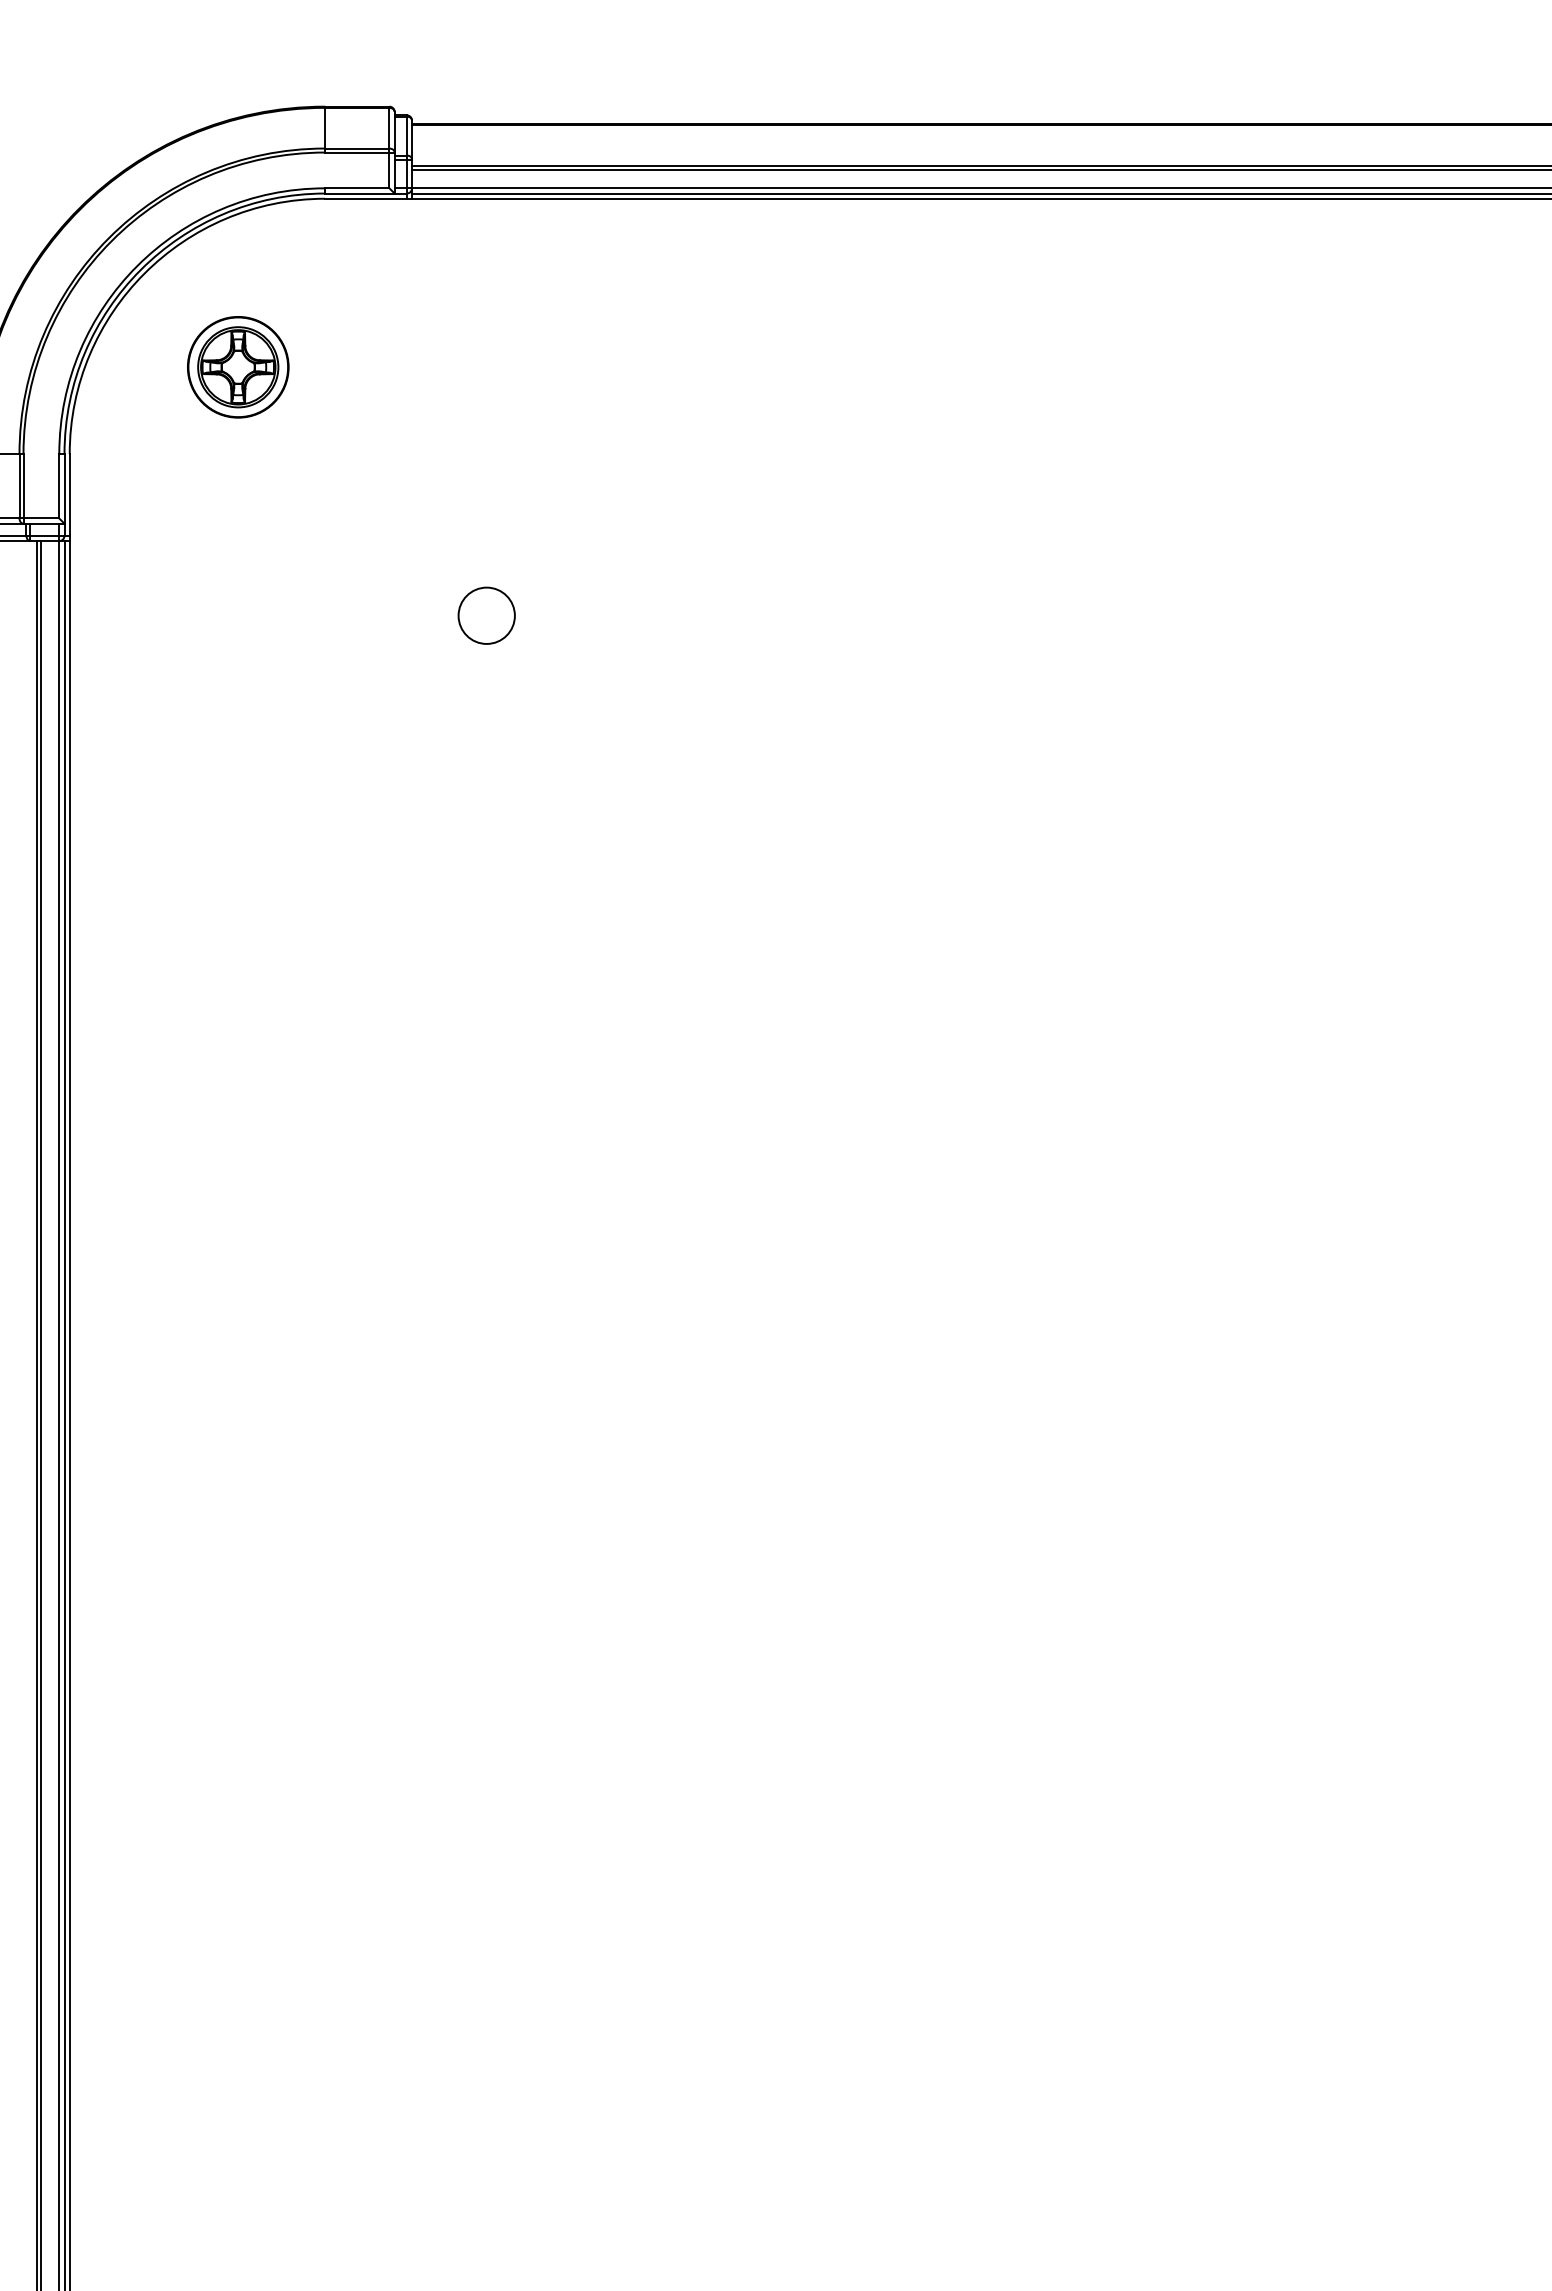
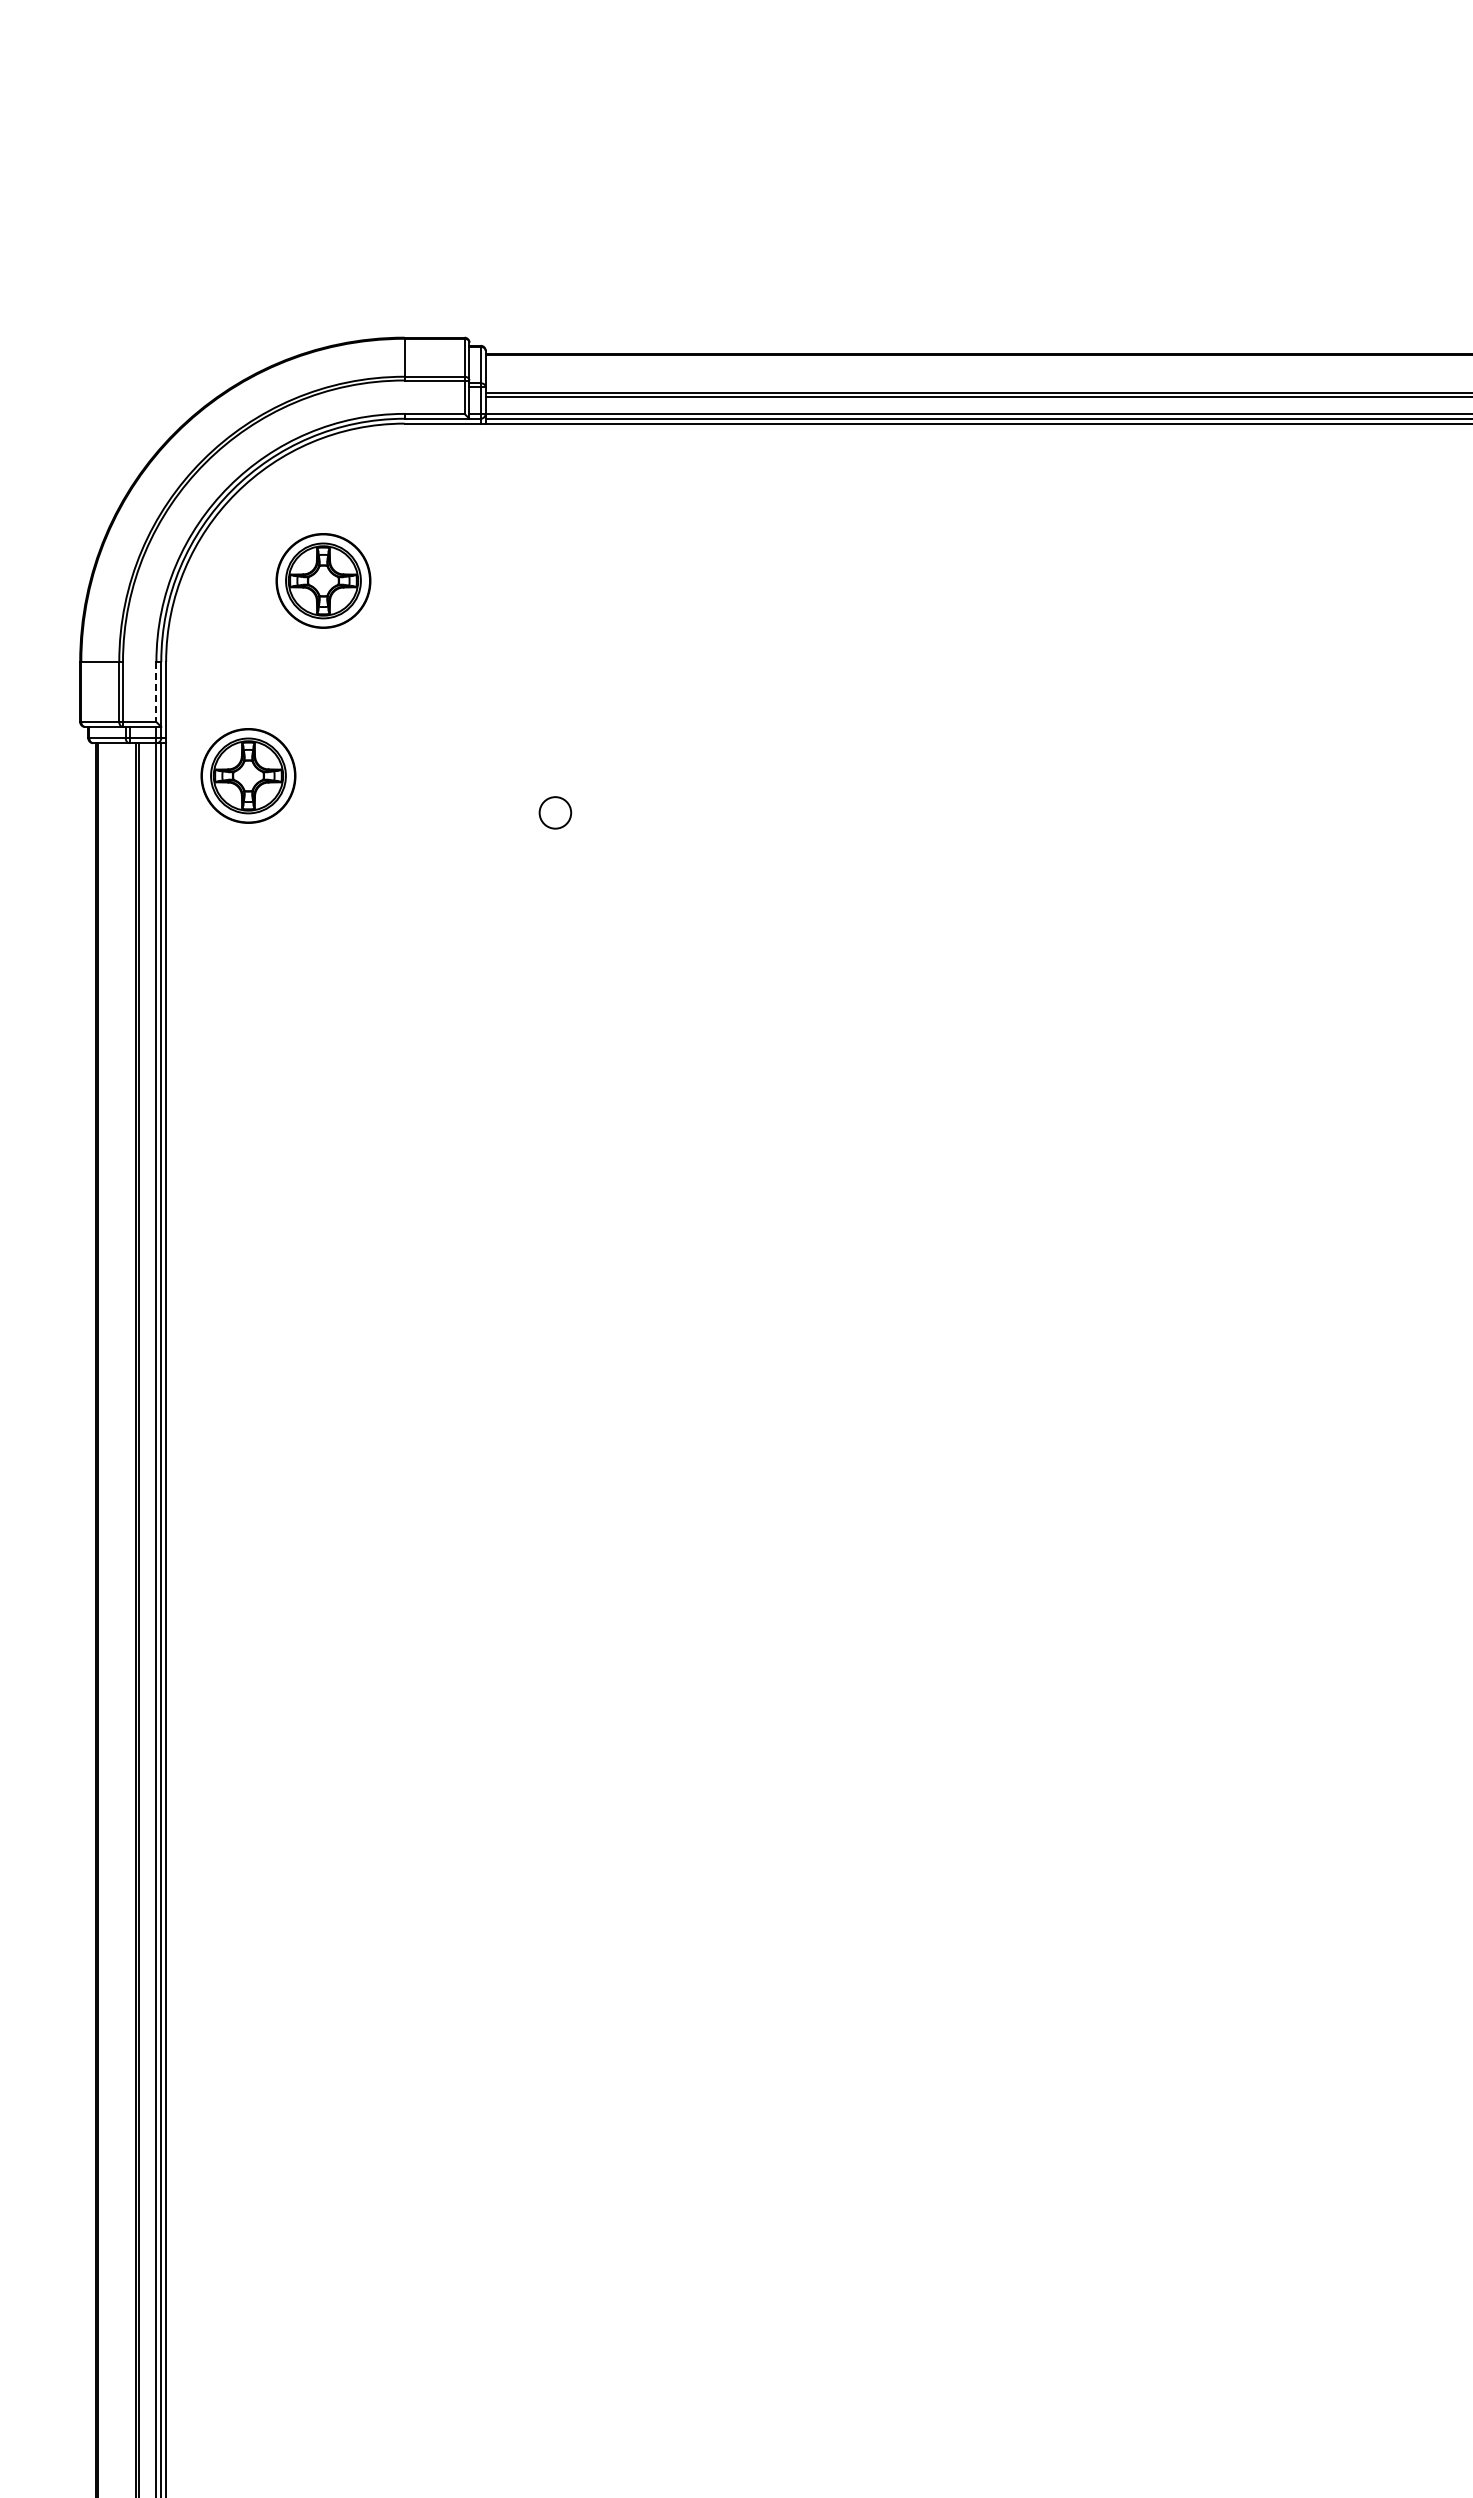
line: (59, 486) -> (156, 692), solid -> dashed
part: (157, 575) -> (248, 775), added
circle: (486, 615) -> (555, 812), size x0.6

